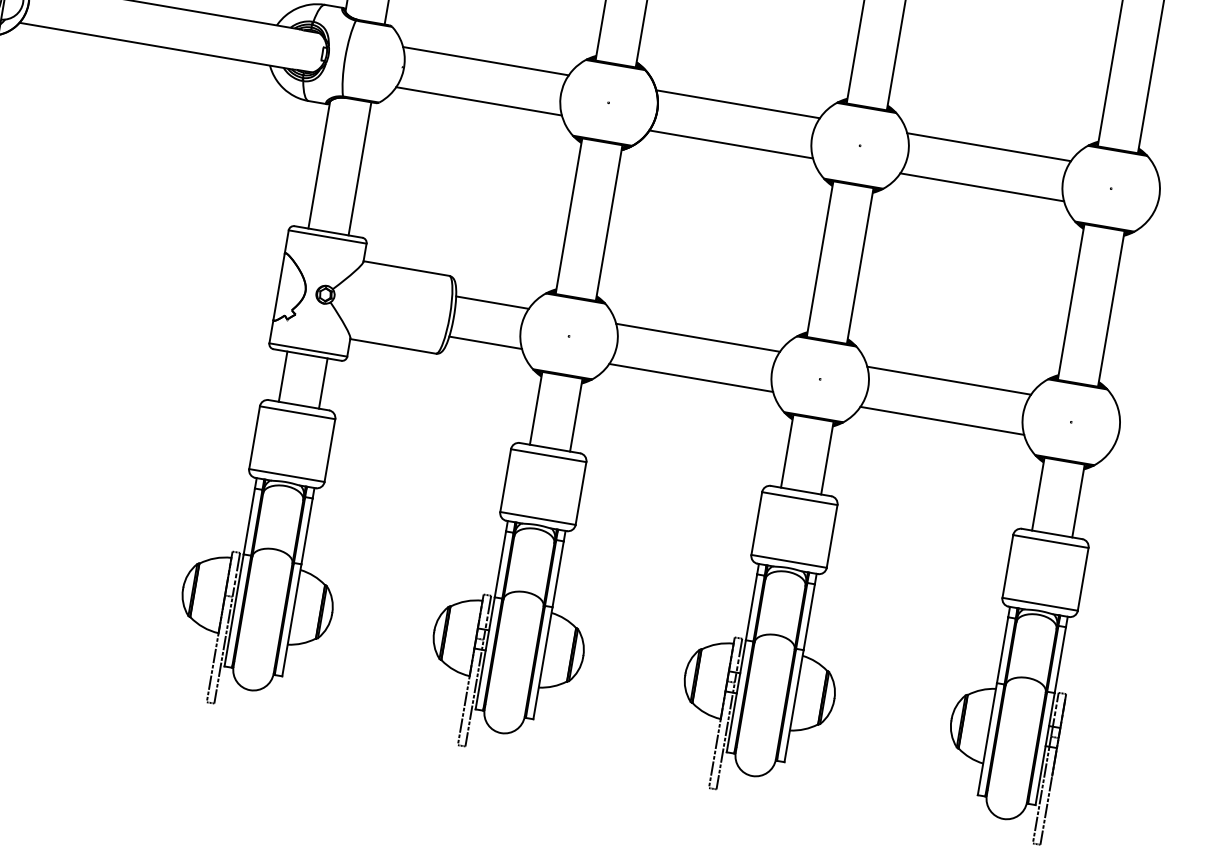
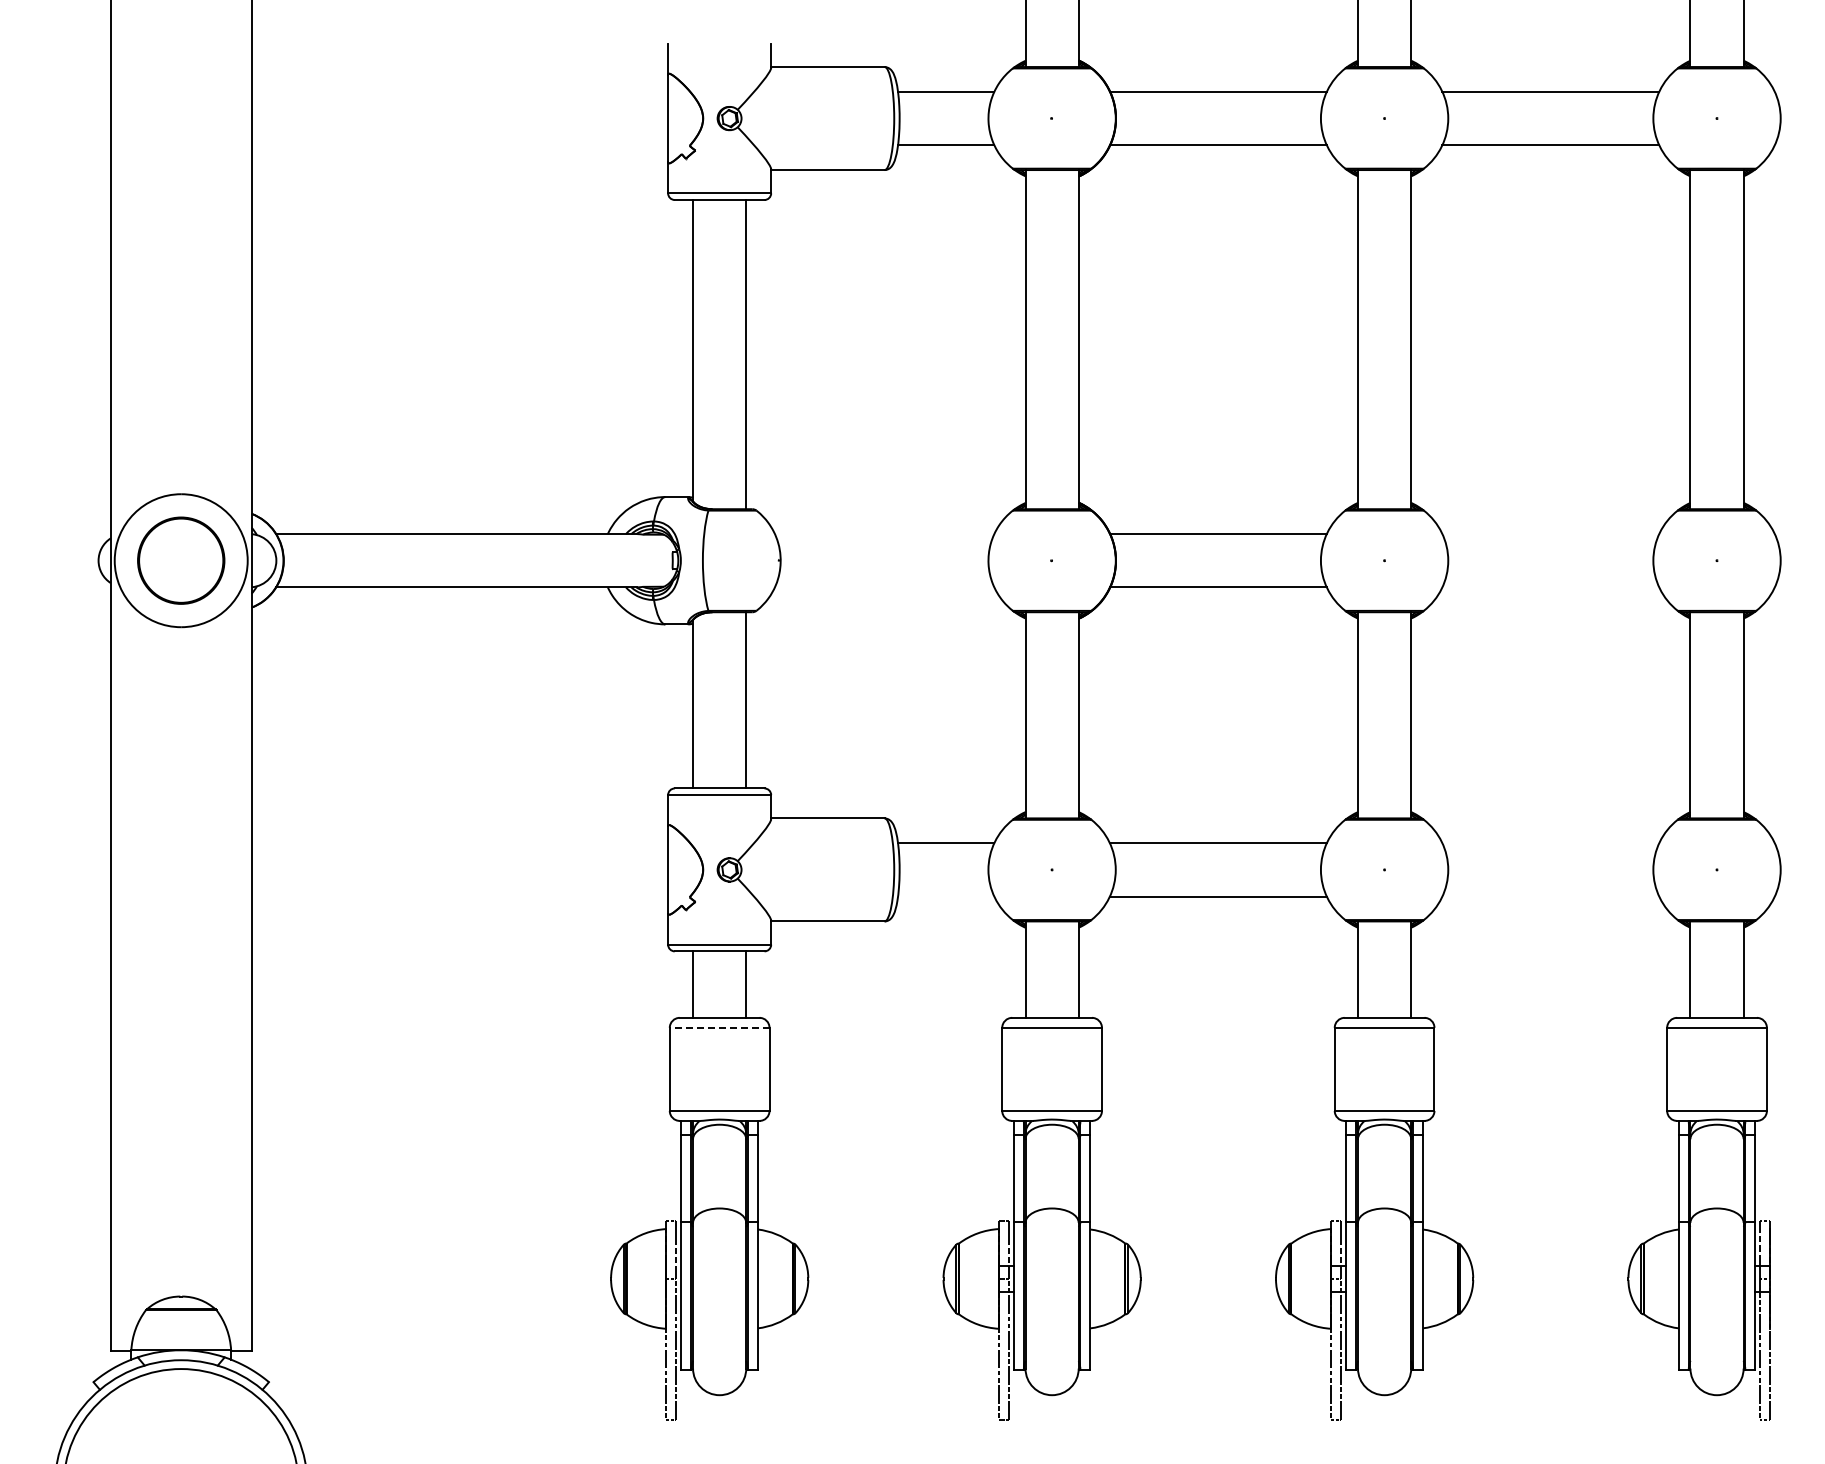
line: (485, 61) -> (884, 534), removed
line: (478, 101) -> (884, 587), removed
line: (988, 147) -> (1550, 534), removed
line: (981, 187) -> (1550, 587), removed
line: (485, 342) -> (946, 896), removed
line: (948, 380) -> (1550, 843), removed
line: (297, 412) -> (719, 1027), solid -> dashed
line: (942, 420) -> (1550, 896), removed

